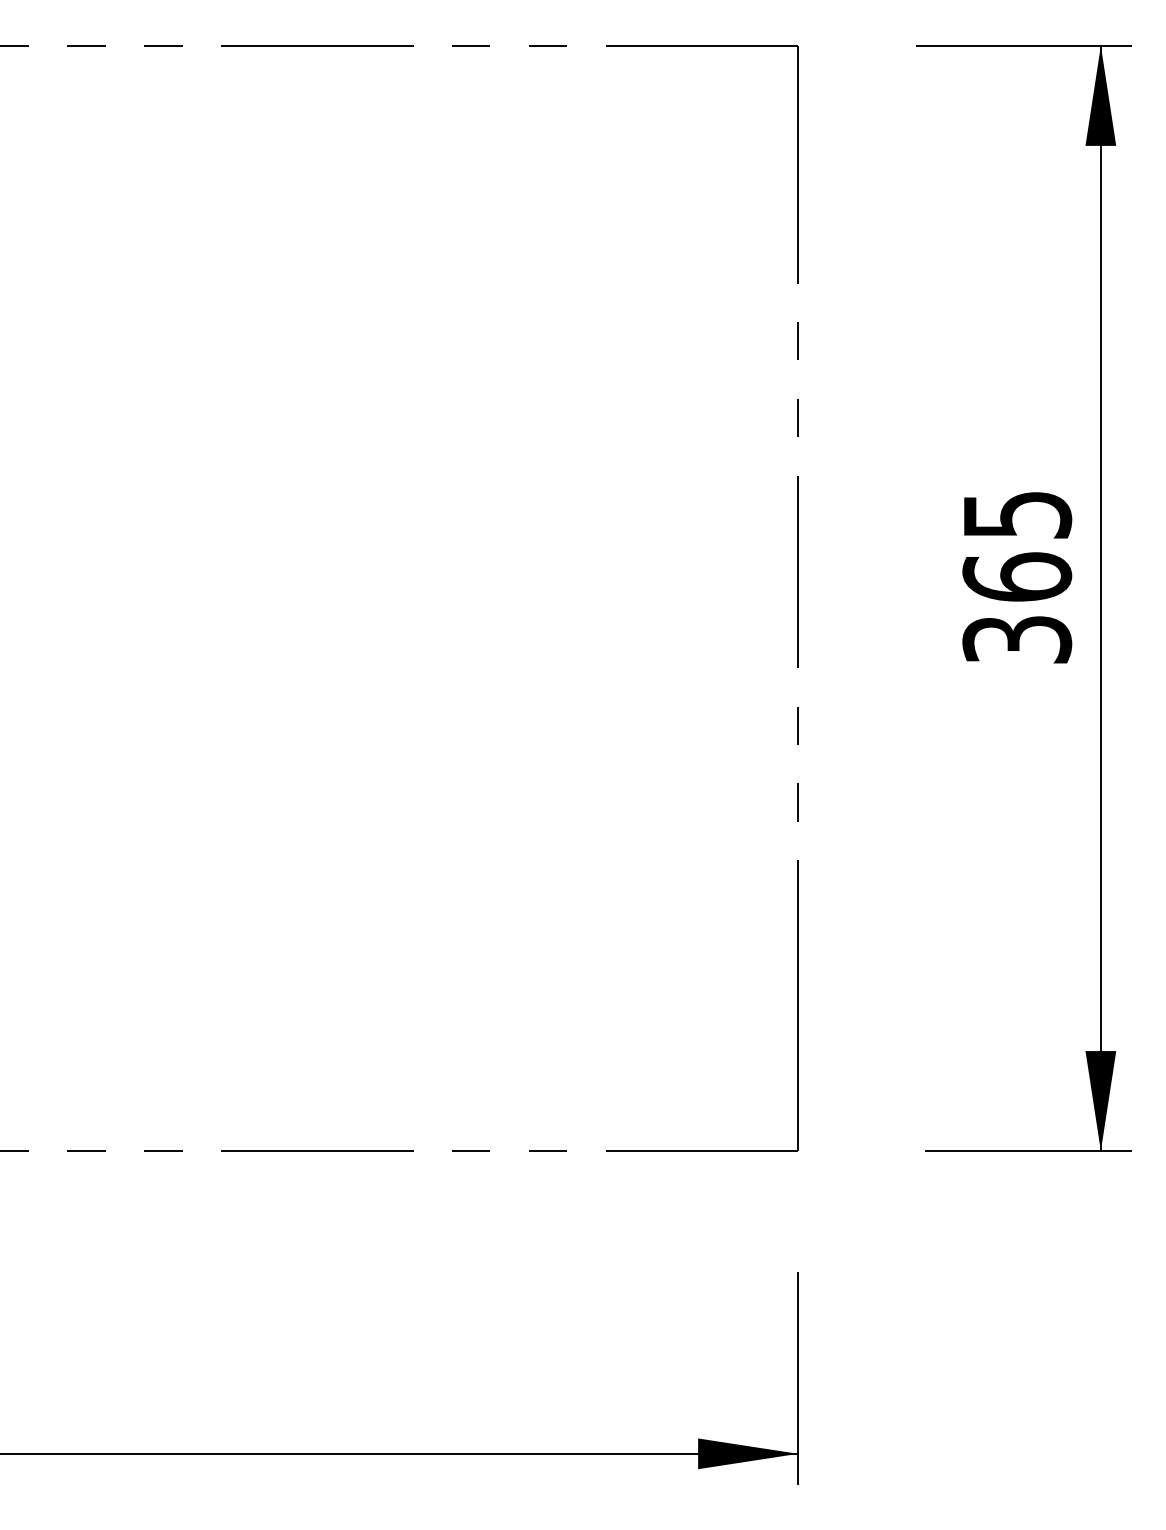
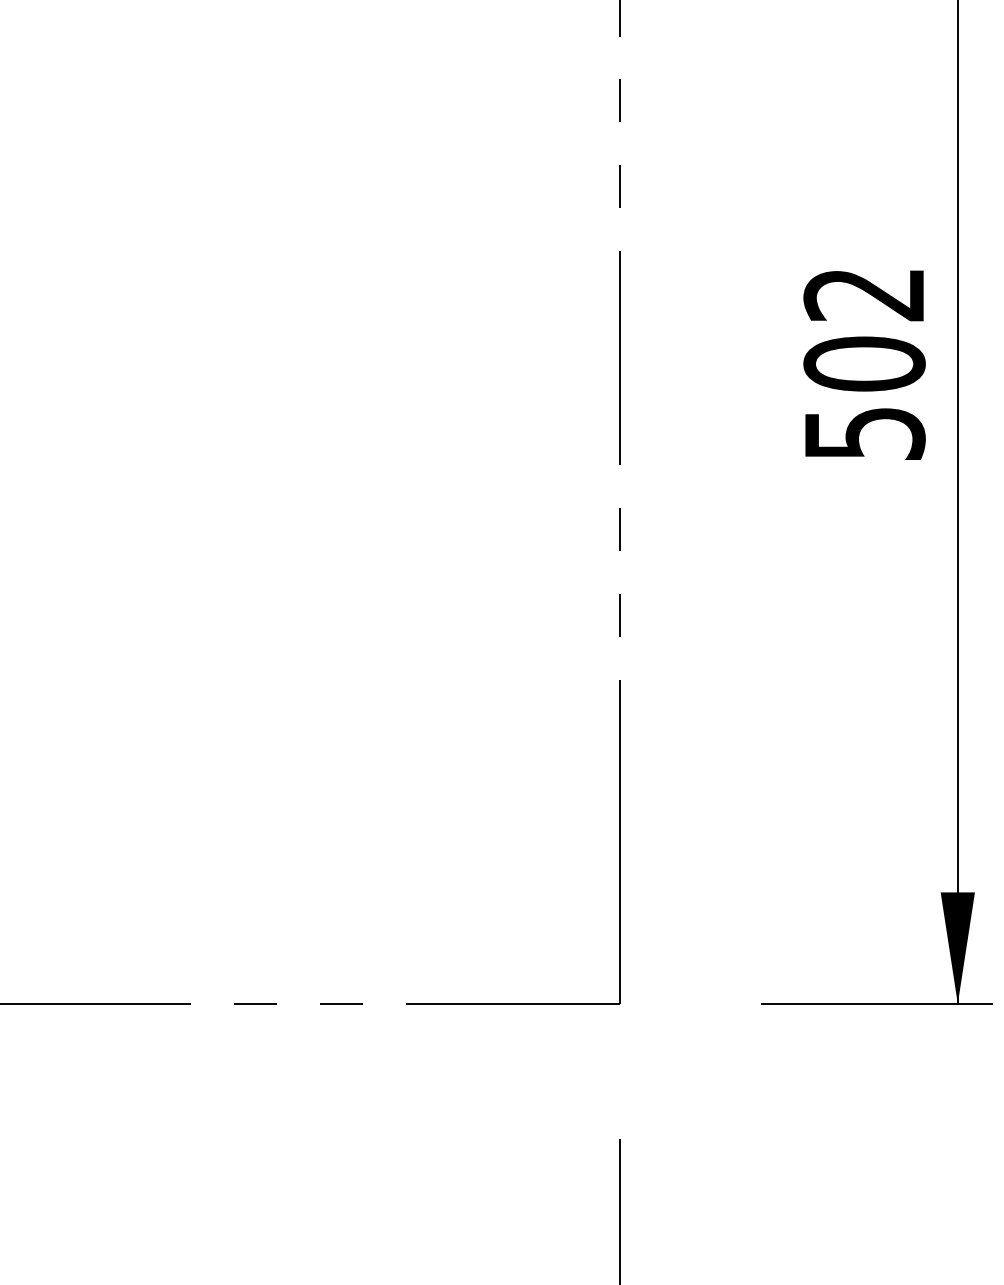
text: (1017, 577) -> (864, 364), 365 -> 502

